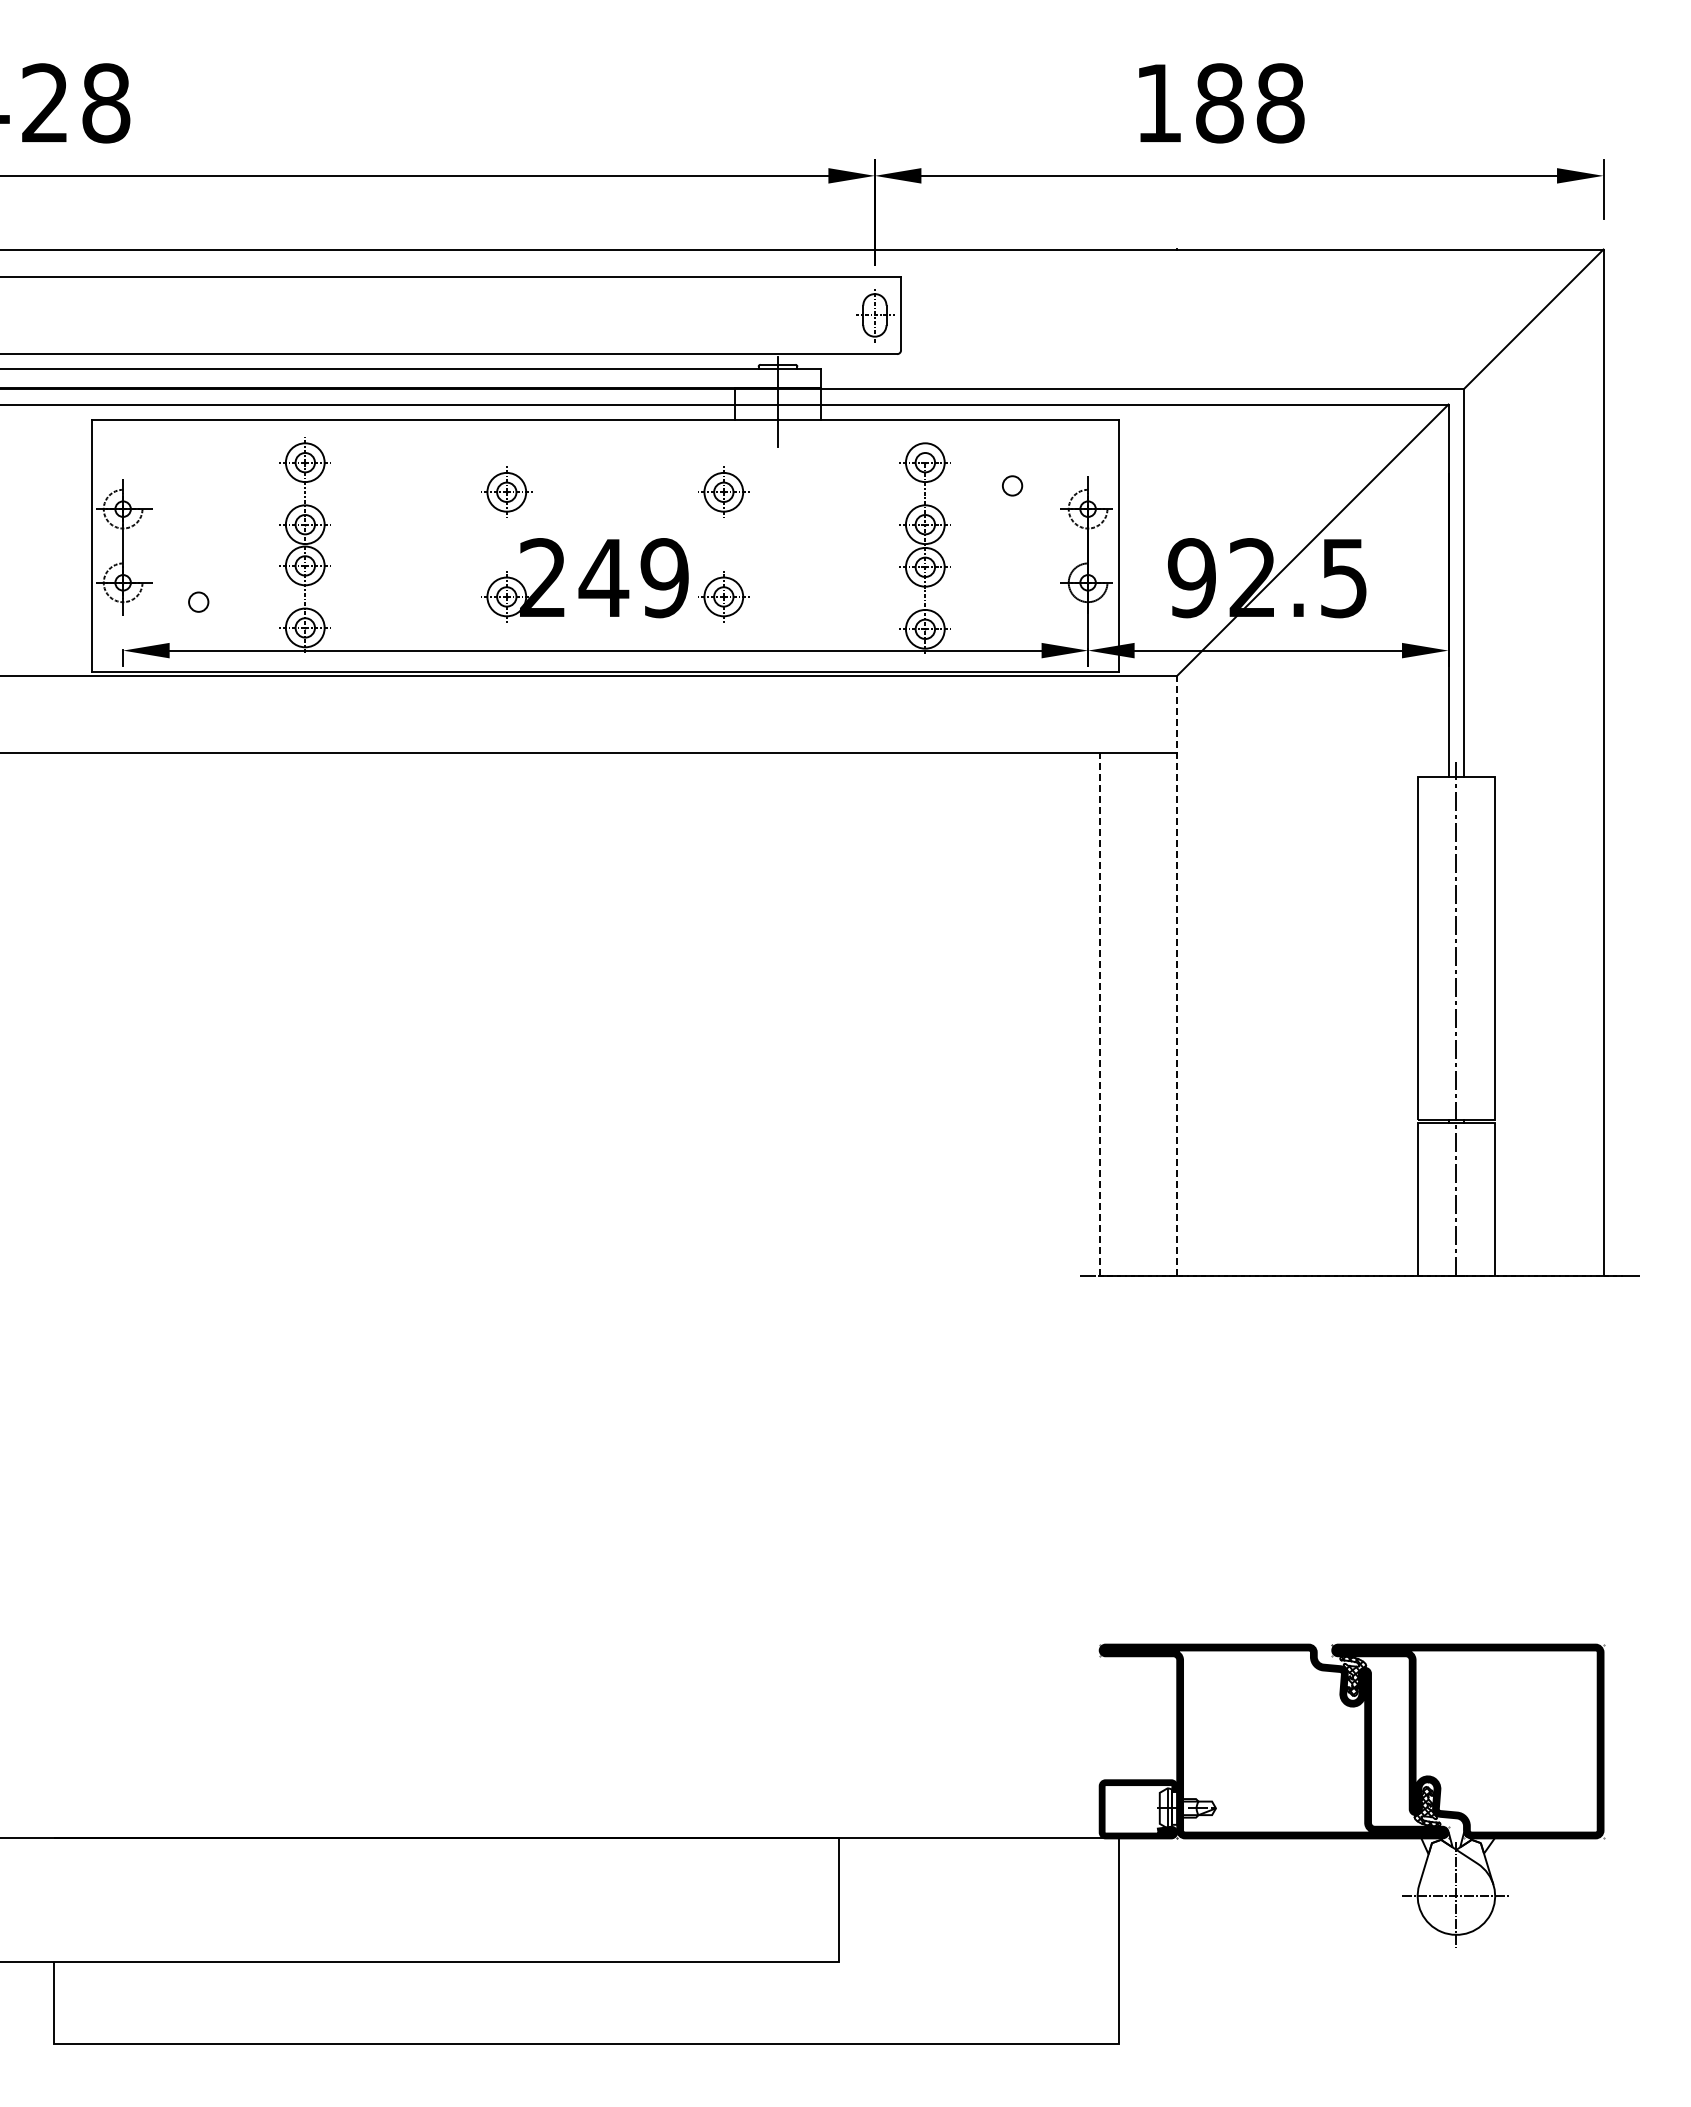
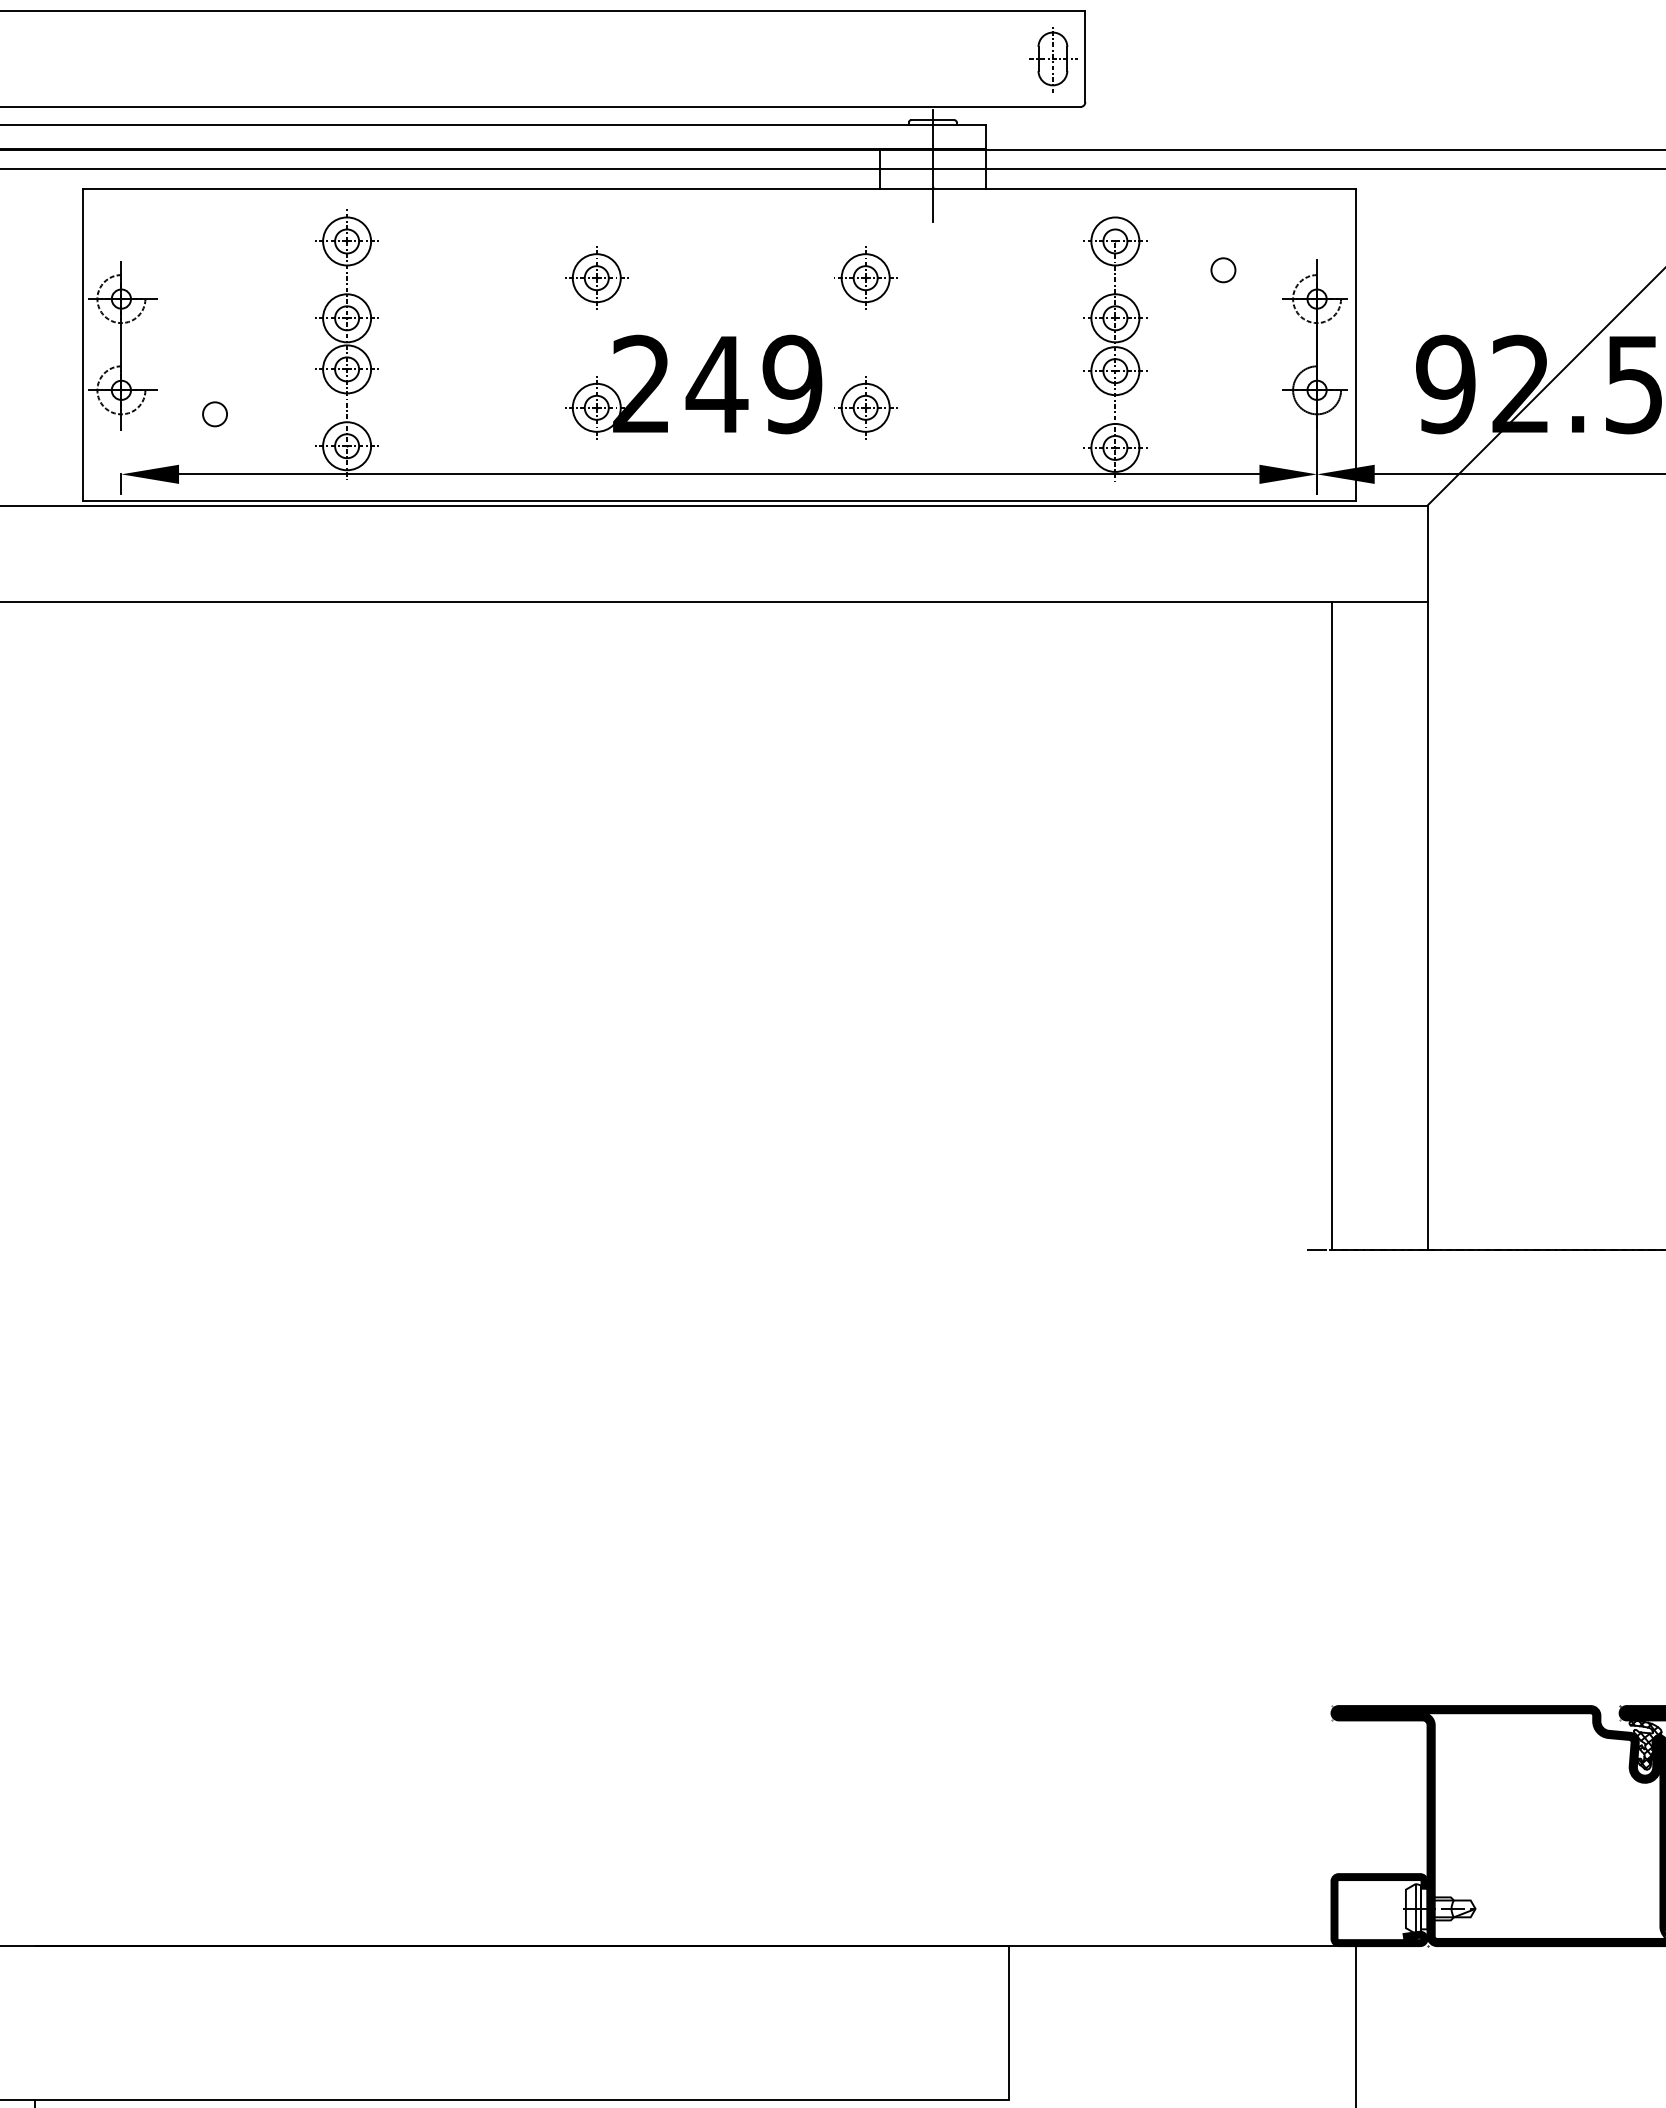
line: (1177, 975) -> (1427, 876), dashed -> solid
line: (1099, 1014) -> (1331, 925), dashed -> solid

